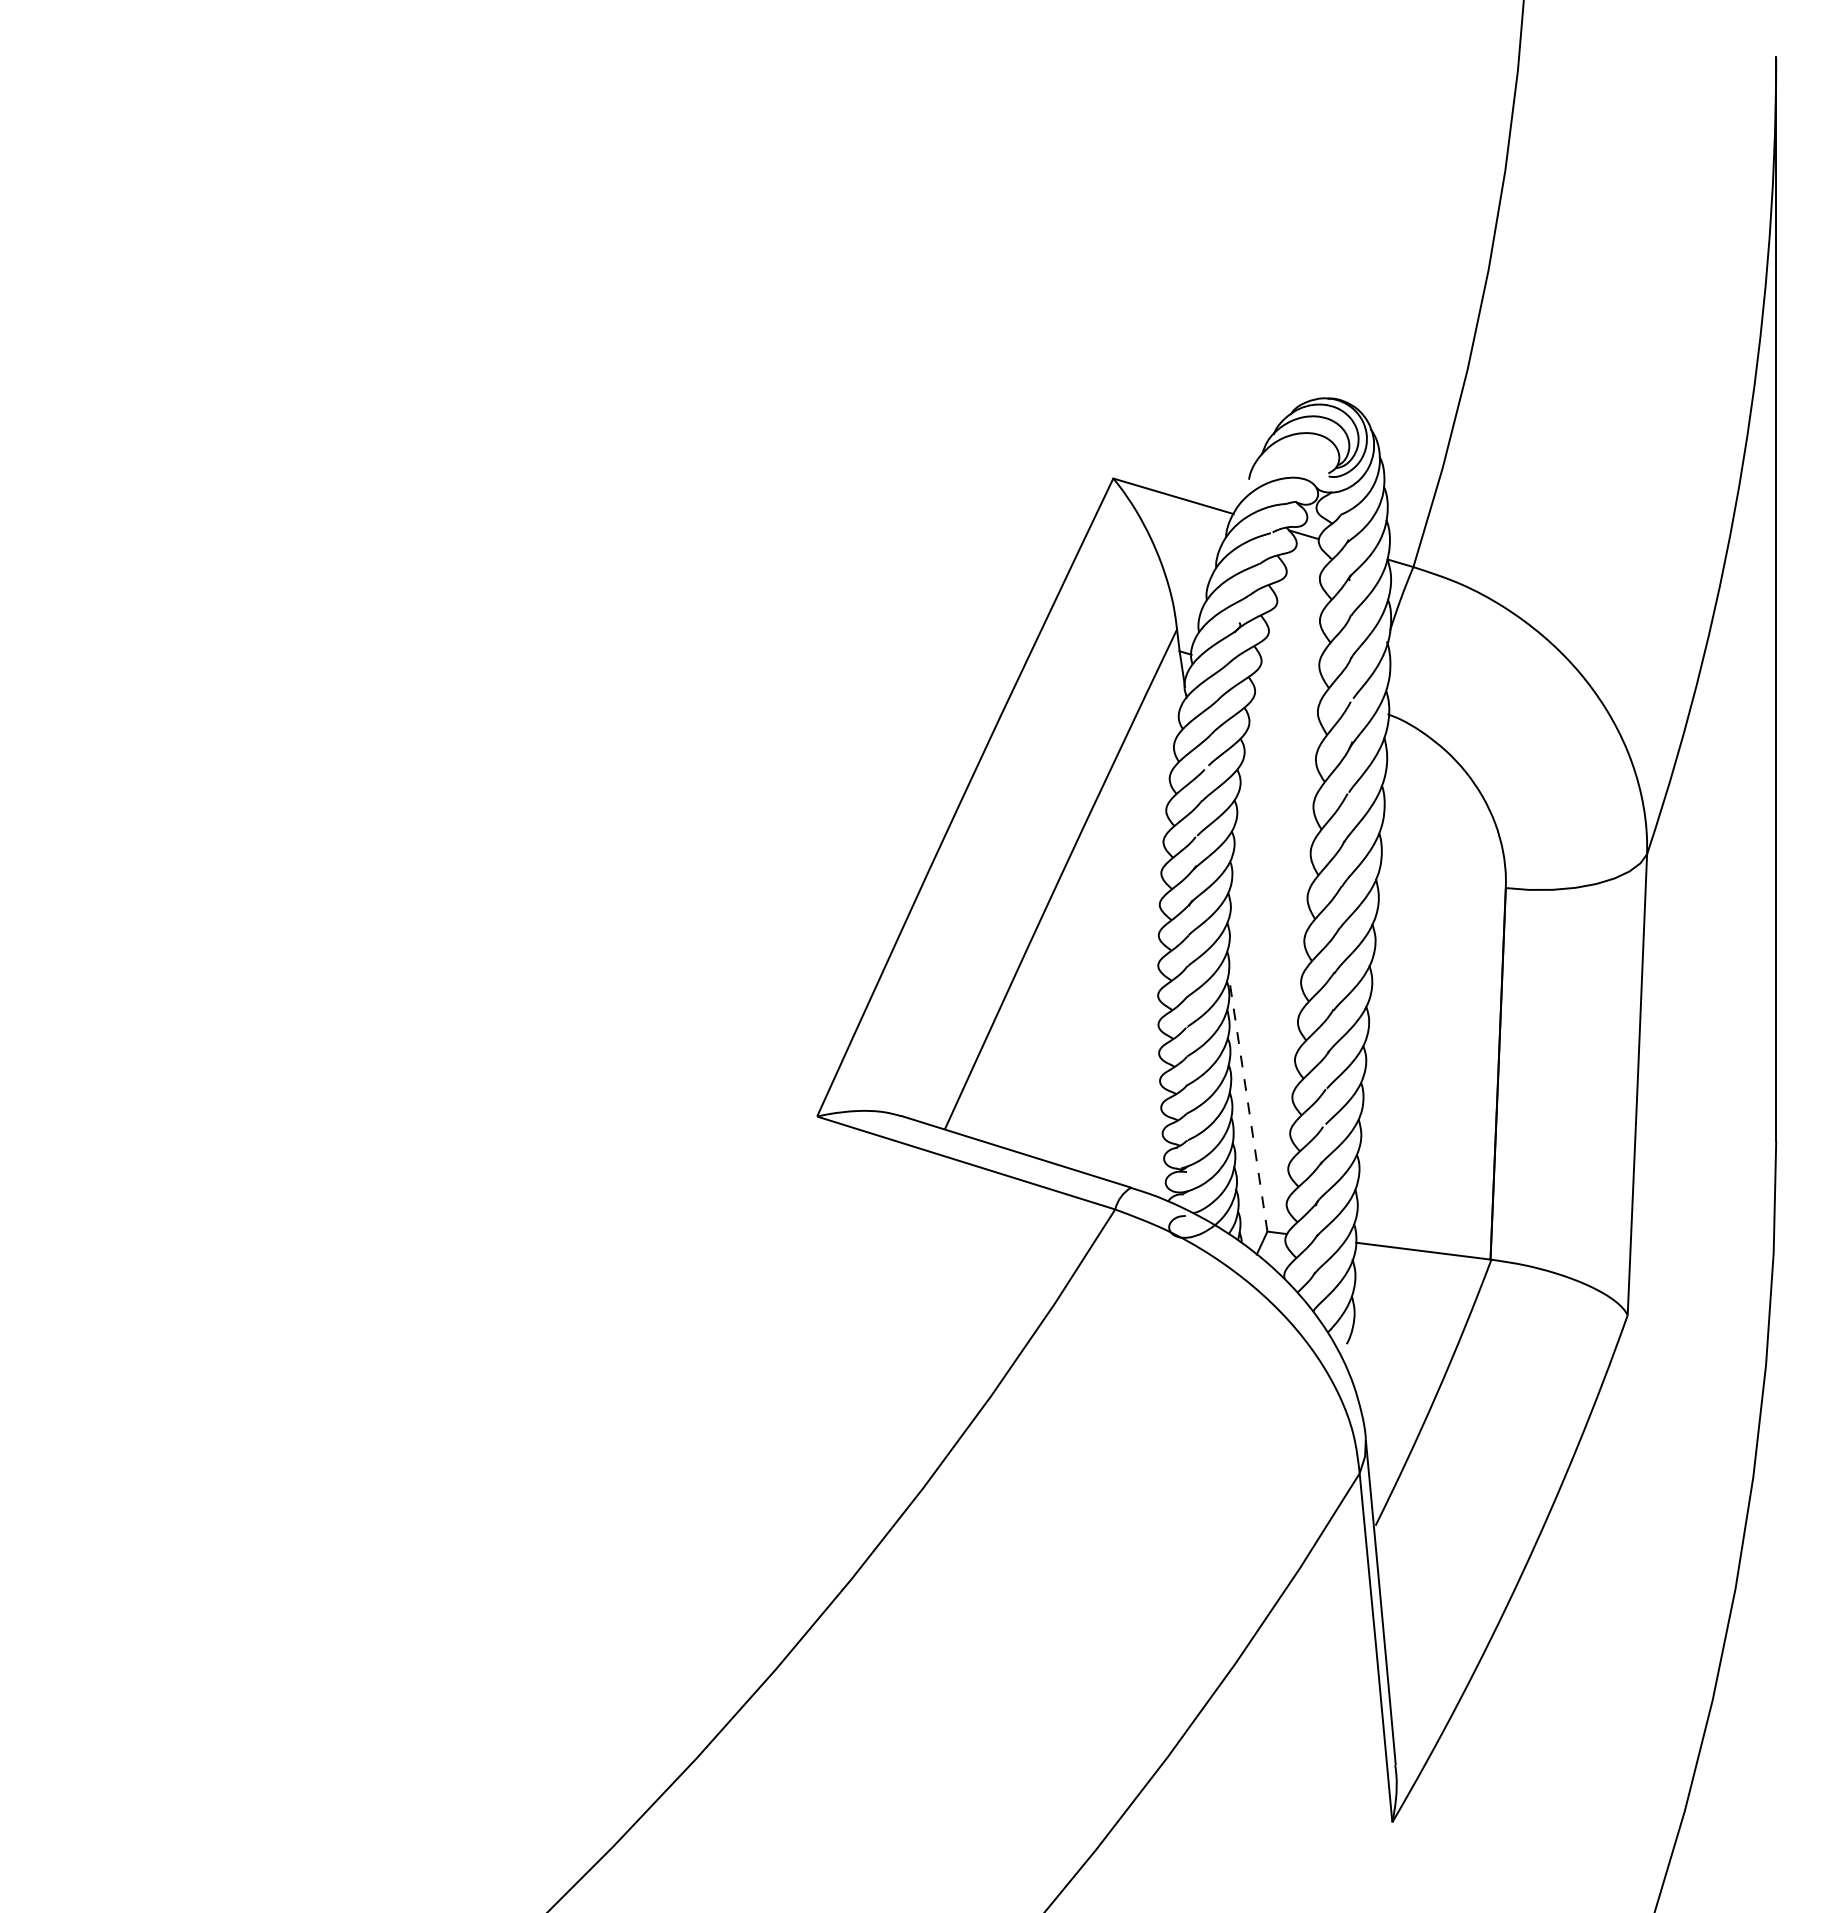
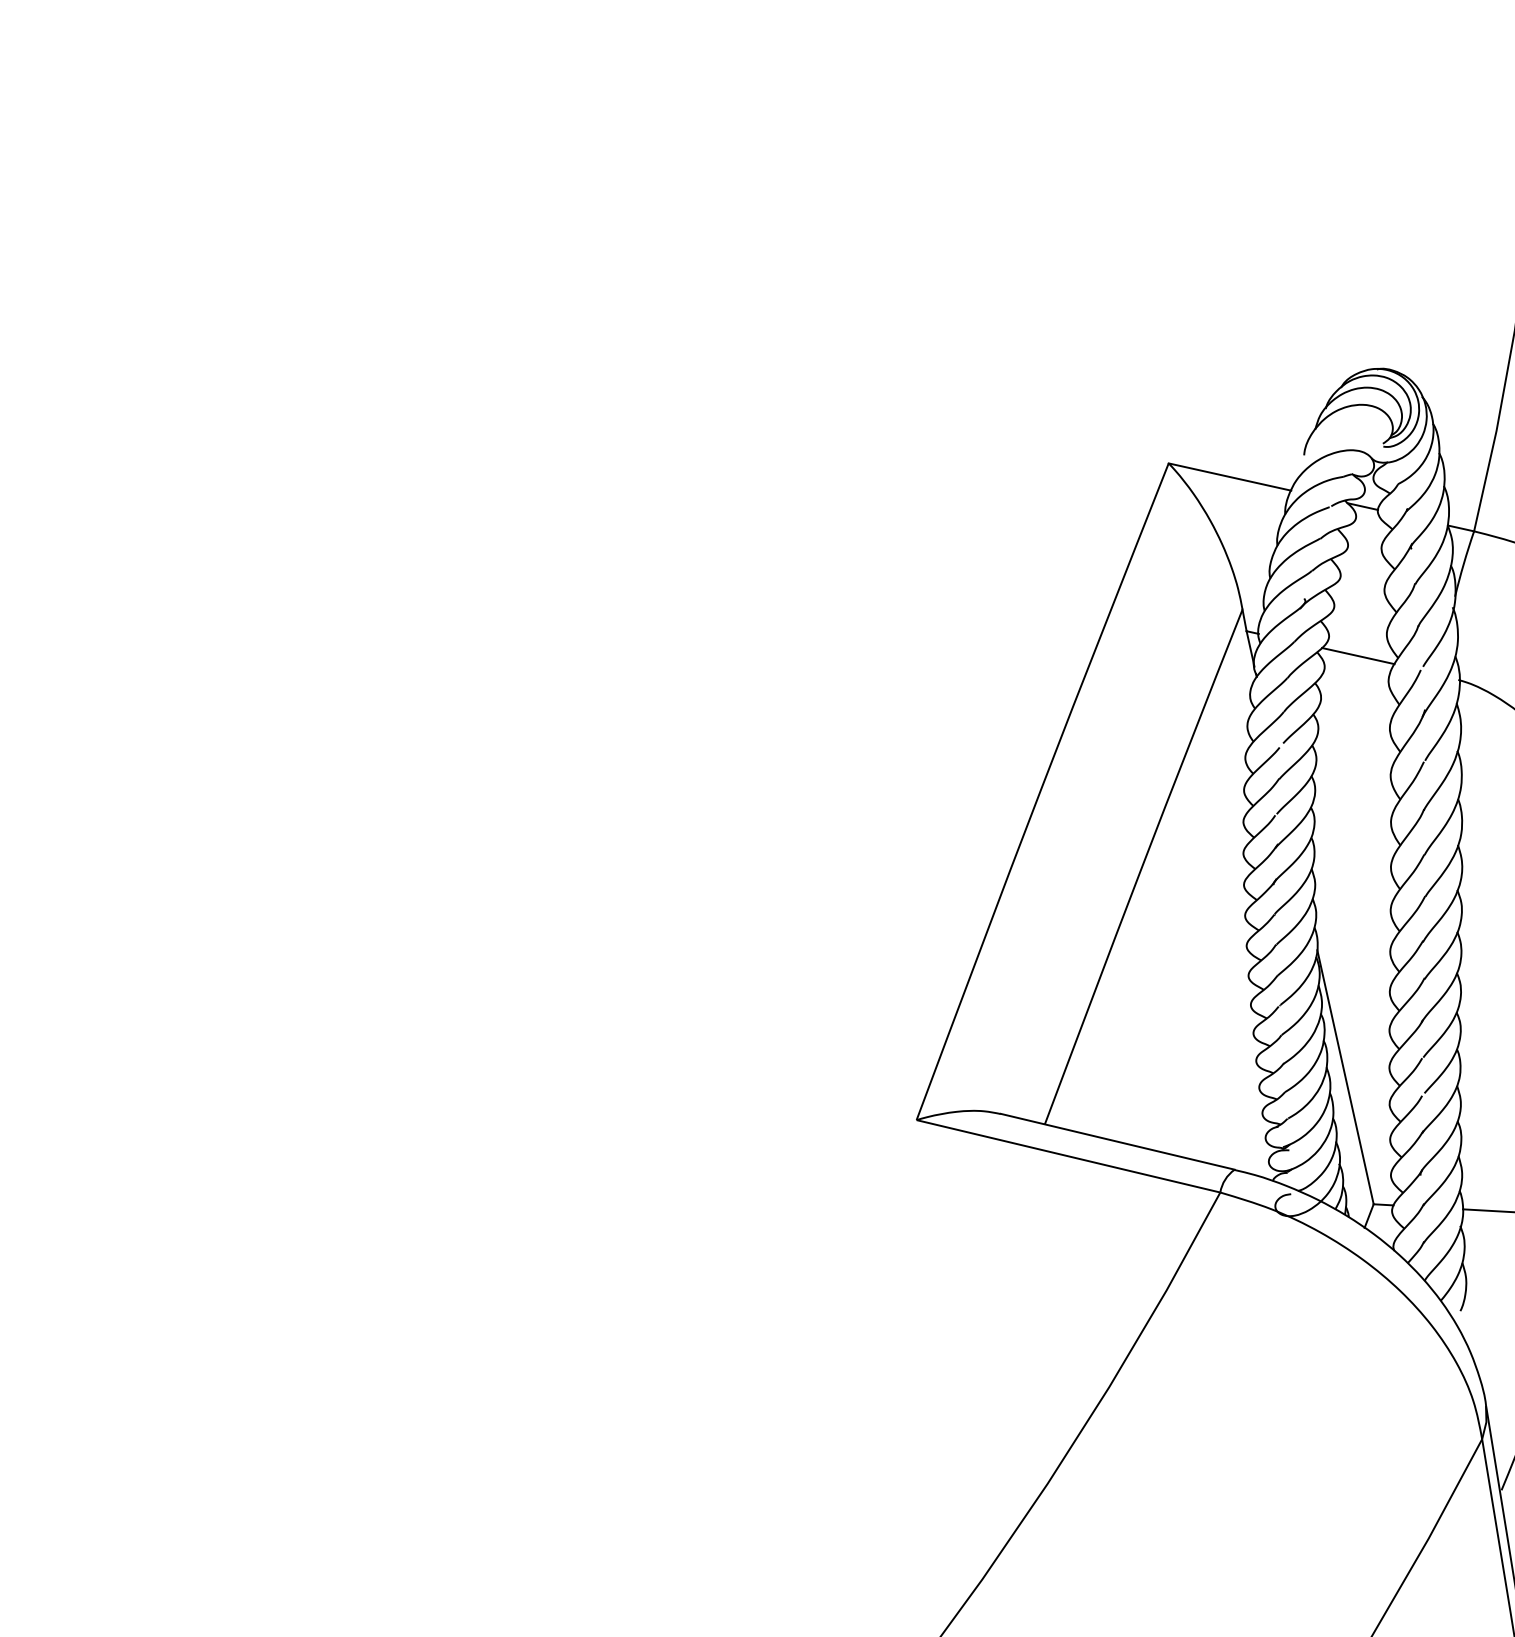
line: (1289, 683) -> (1358, 655), added
line: (1247, 1102) -> (1345, 1076), dashed -> solid

